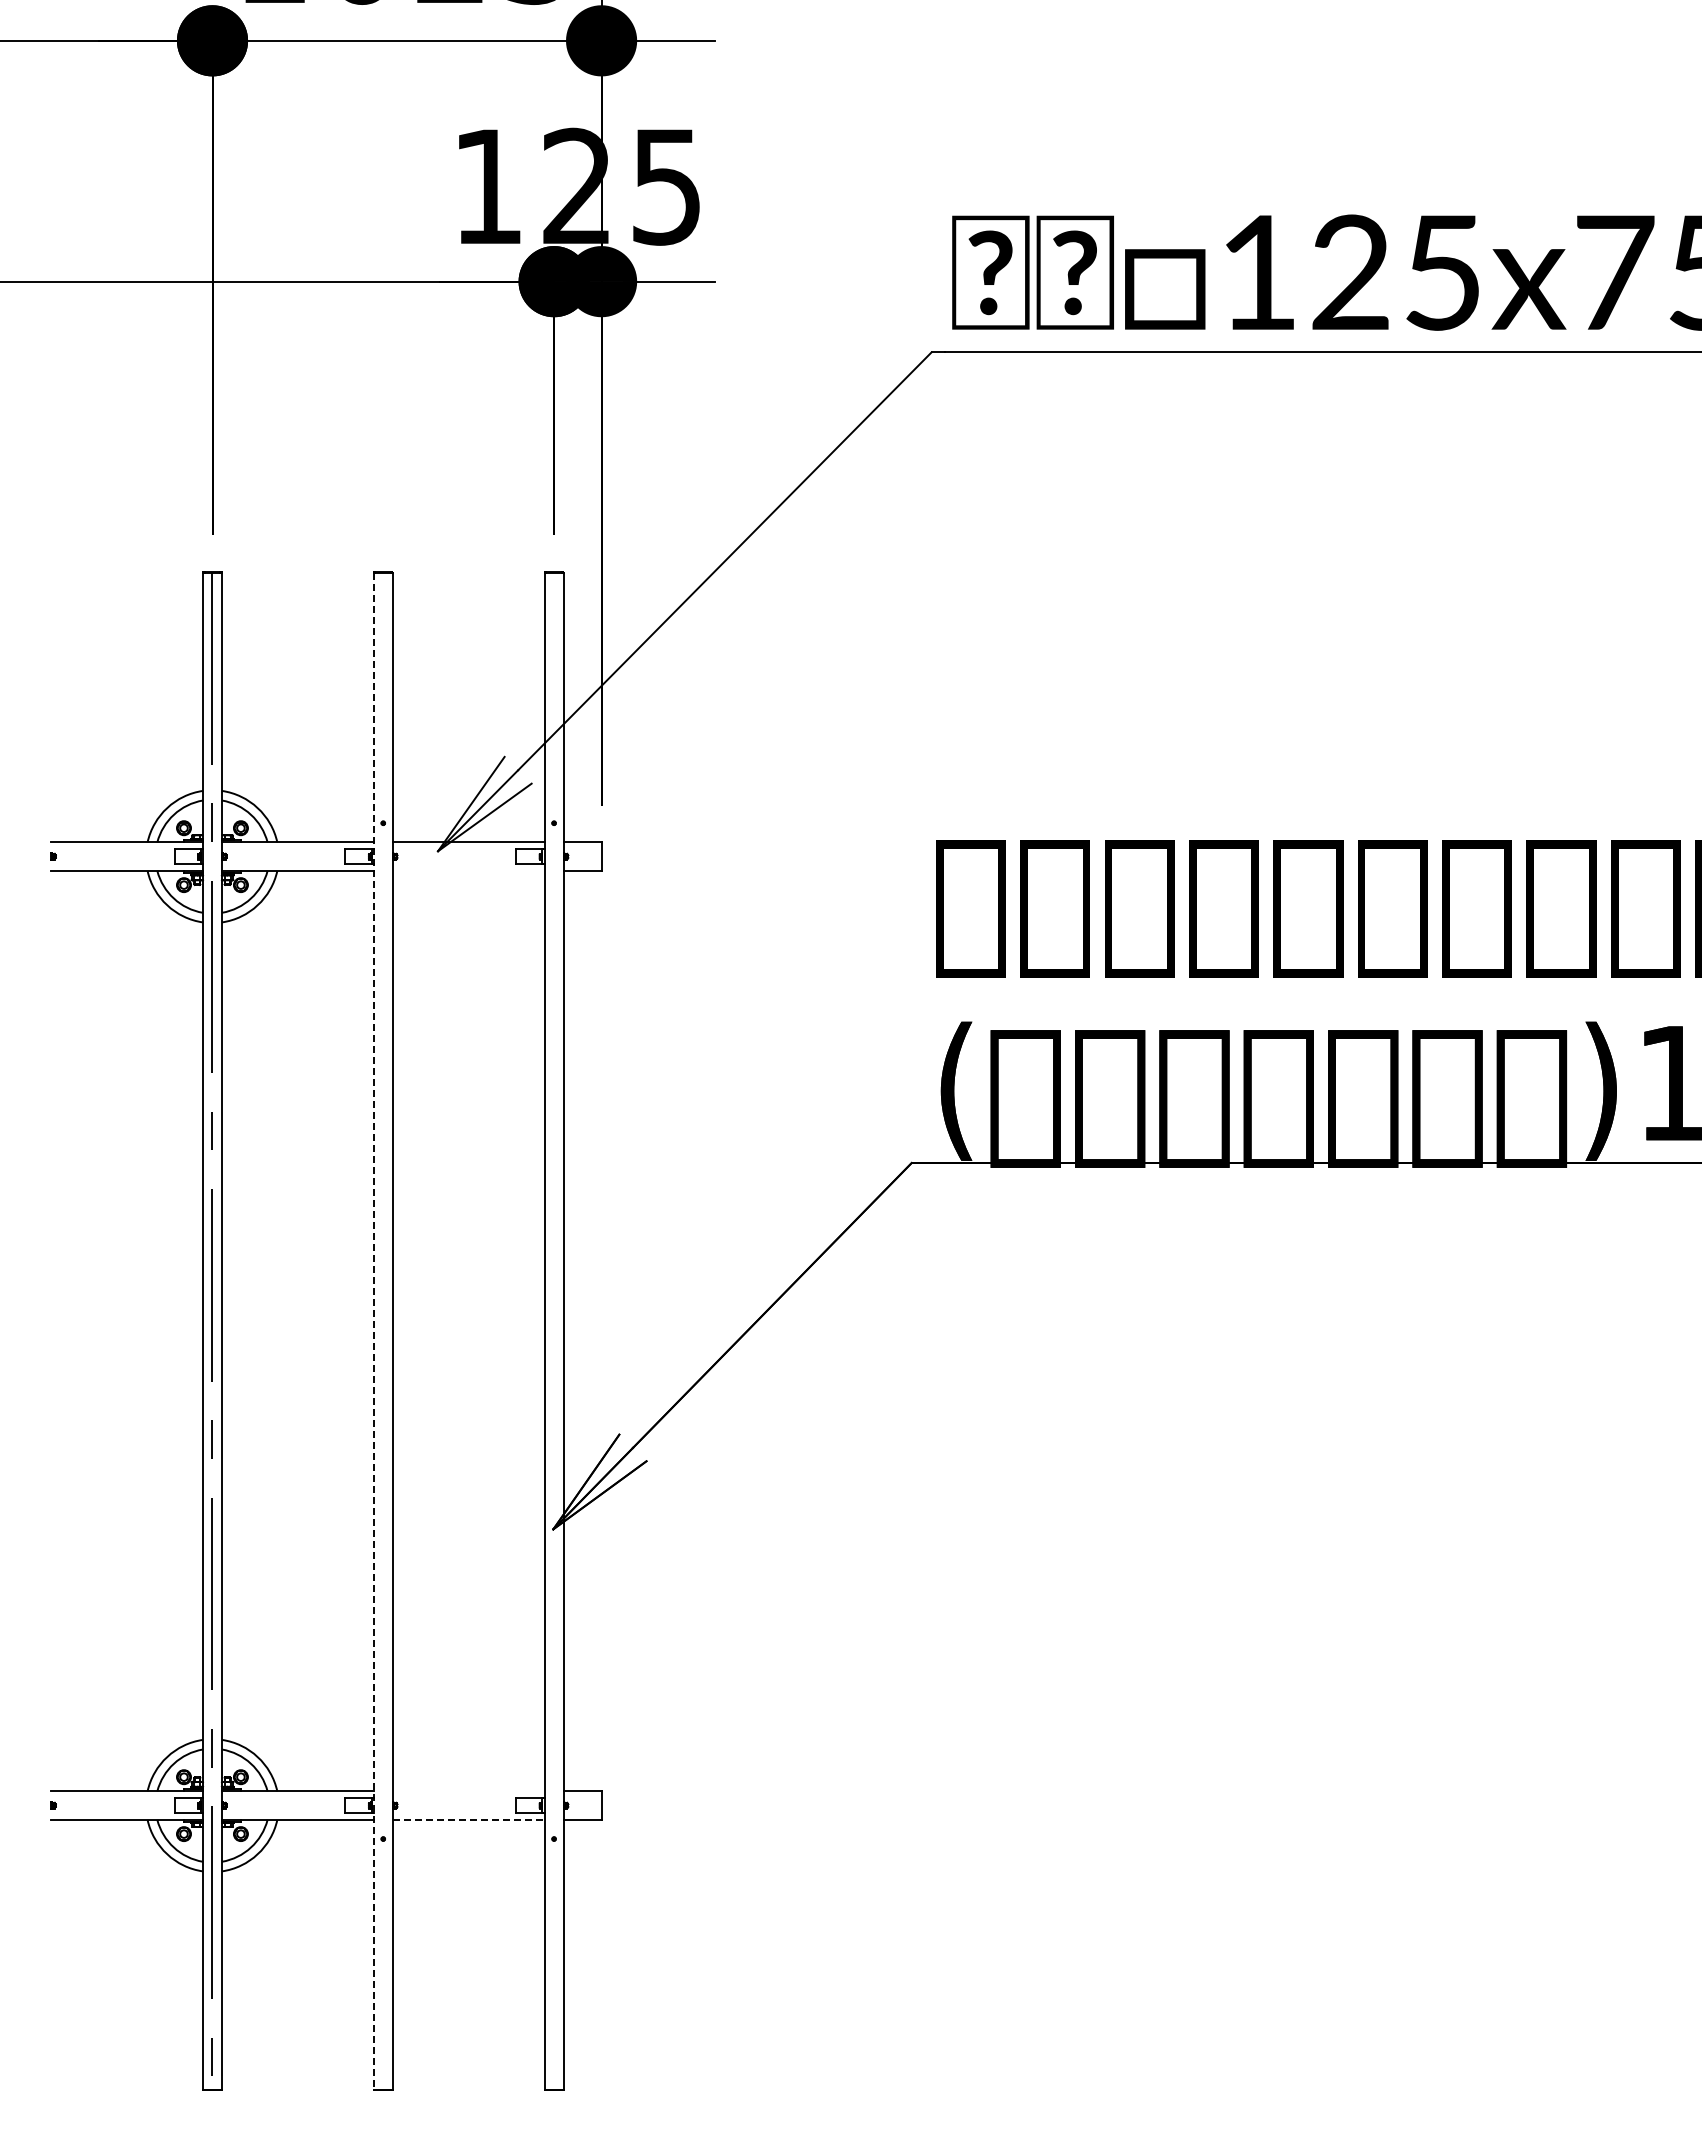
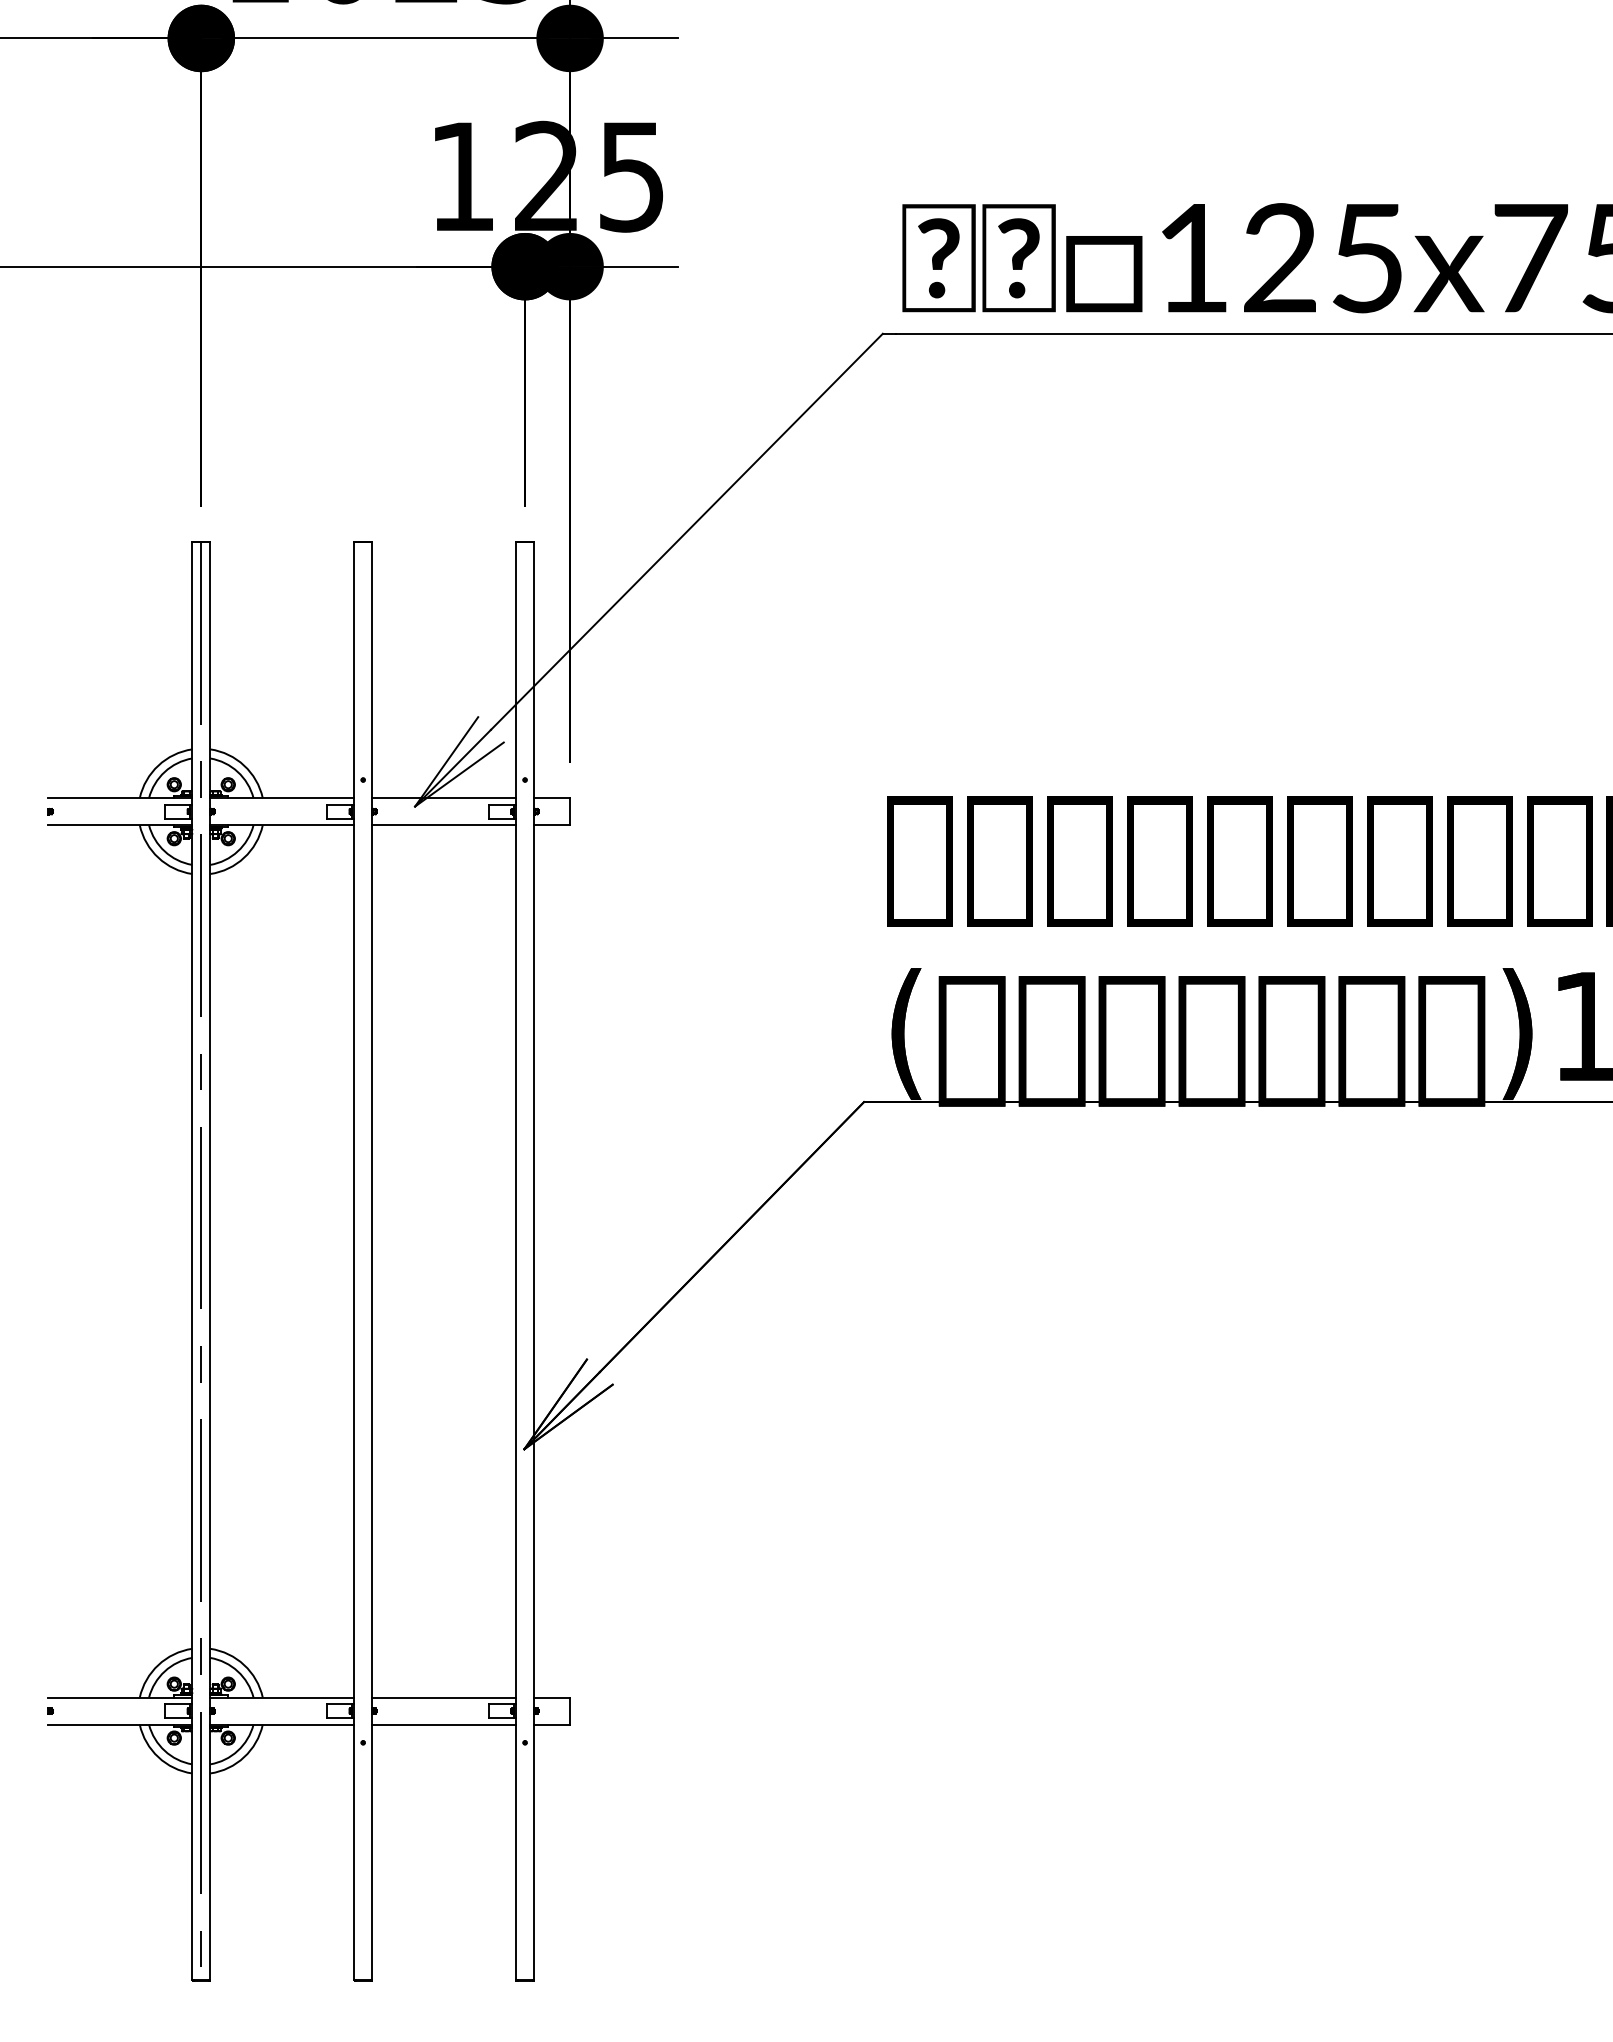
line: (468, 870) -> (443, 824), added
line: (373, 1331) -> (353, 1261), dashed -> solid
line: (468, 1791) -> (443, 1697), added
line: (468, 1819) -> (443, 1724), dashed -> solid

